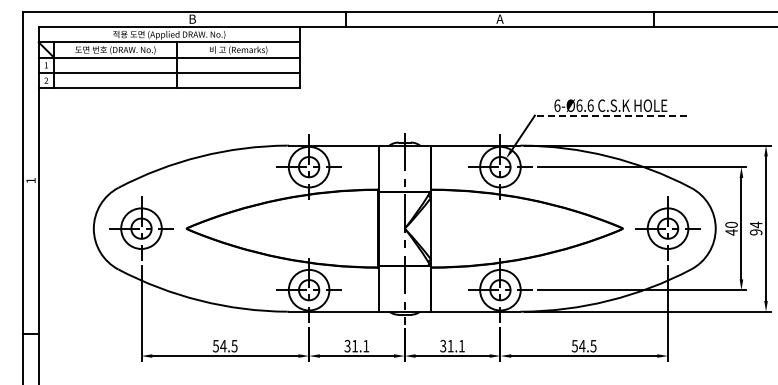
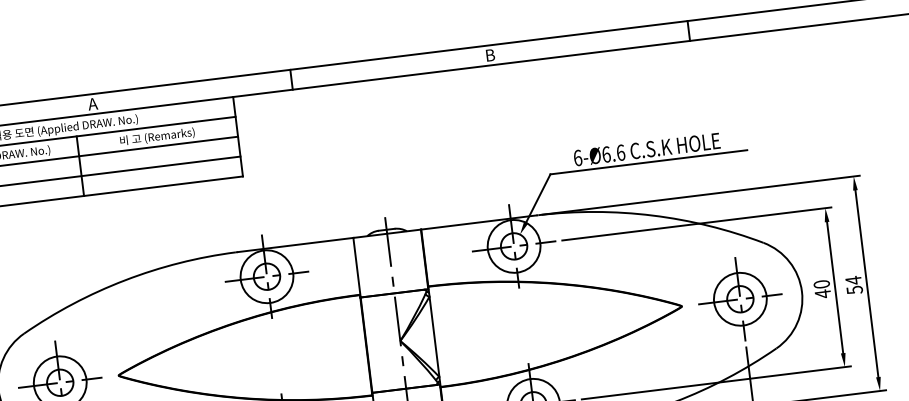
text: (192, 18) -> (92, 103), B -> A
text: (499, 18) -> (489, 54), A -> B
line: (610, 115) -> (648, 162), dashed -> solid
text: (755, 232) -> (853, 290), 94 -> 54

